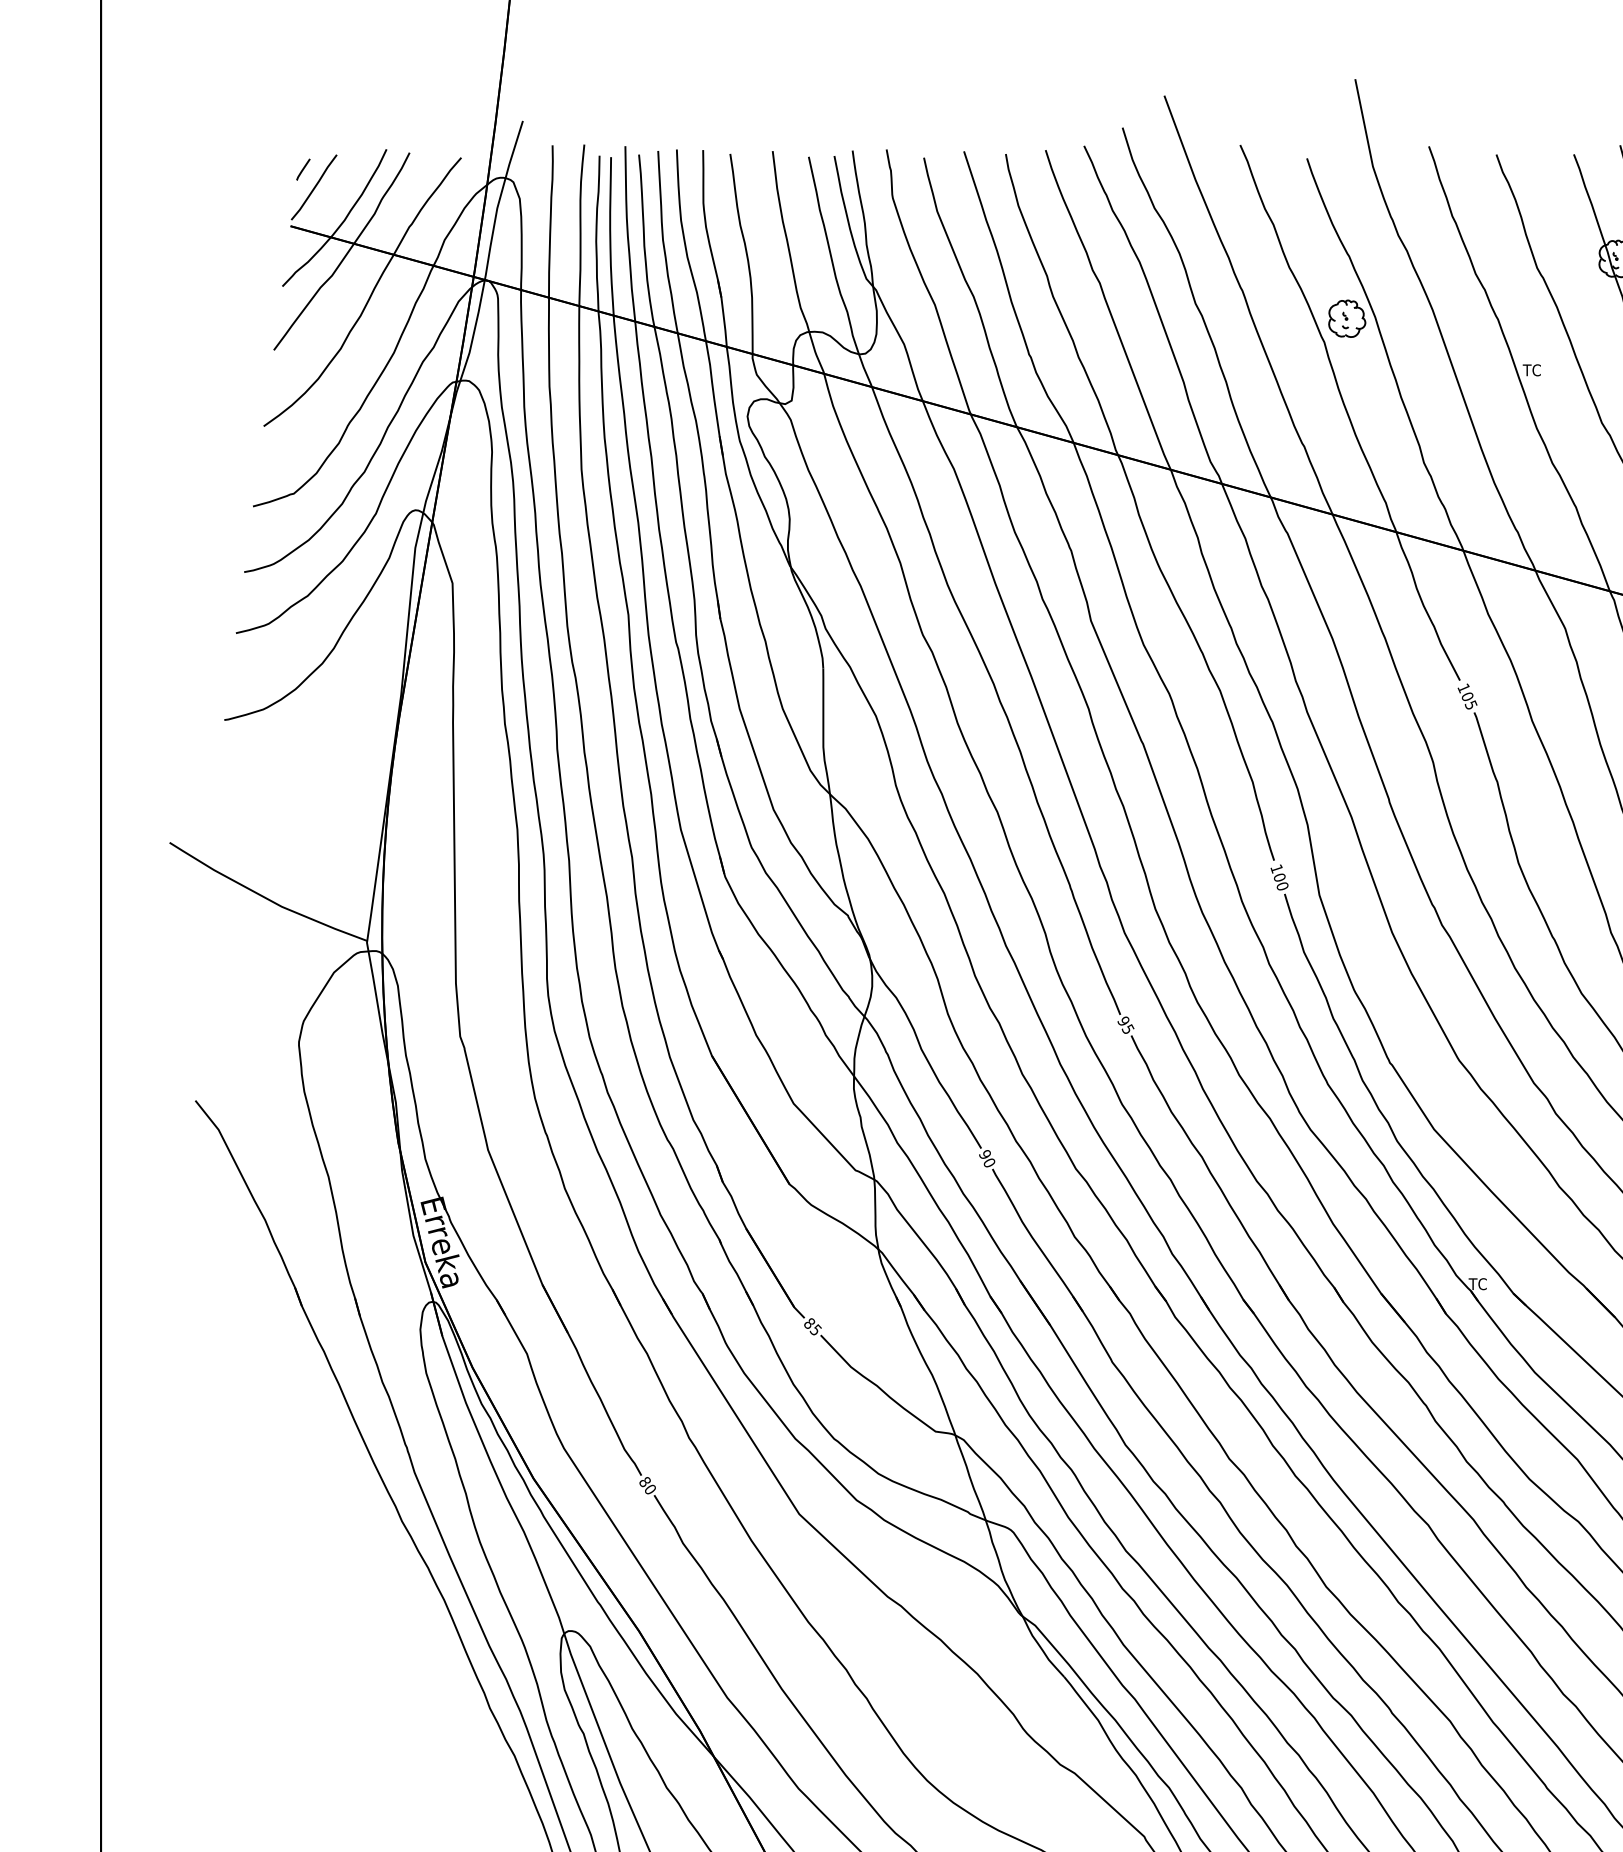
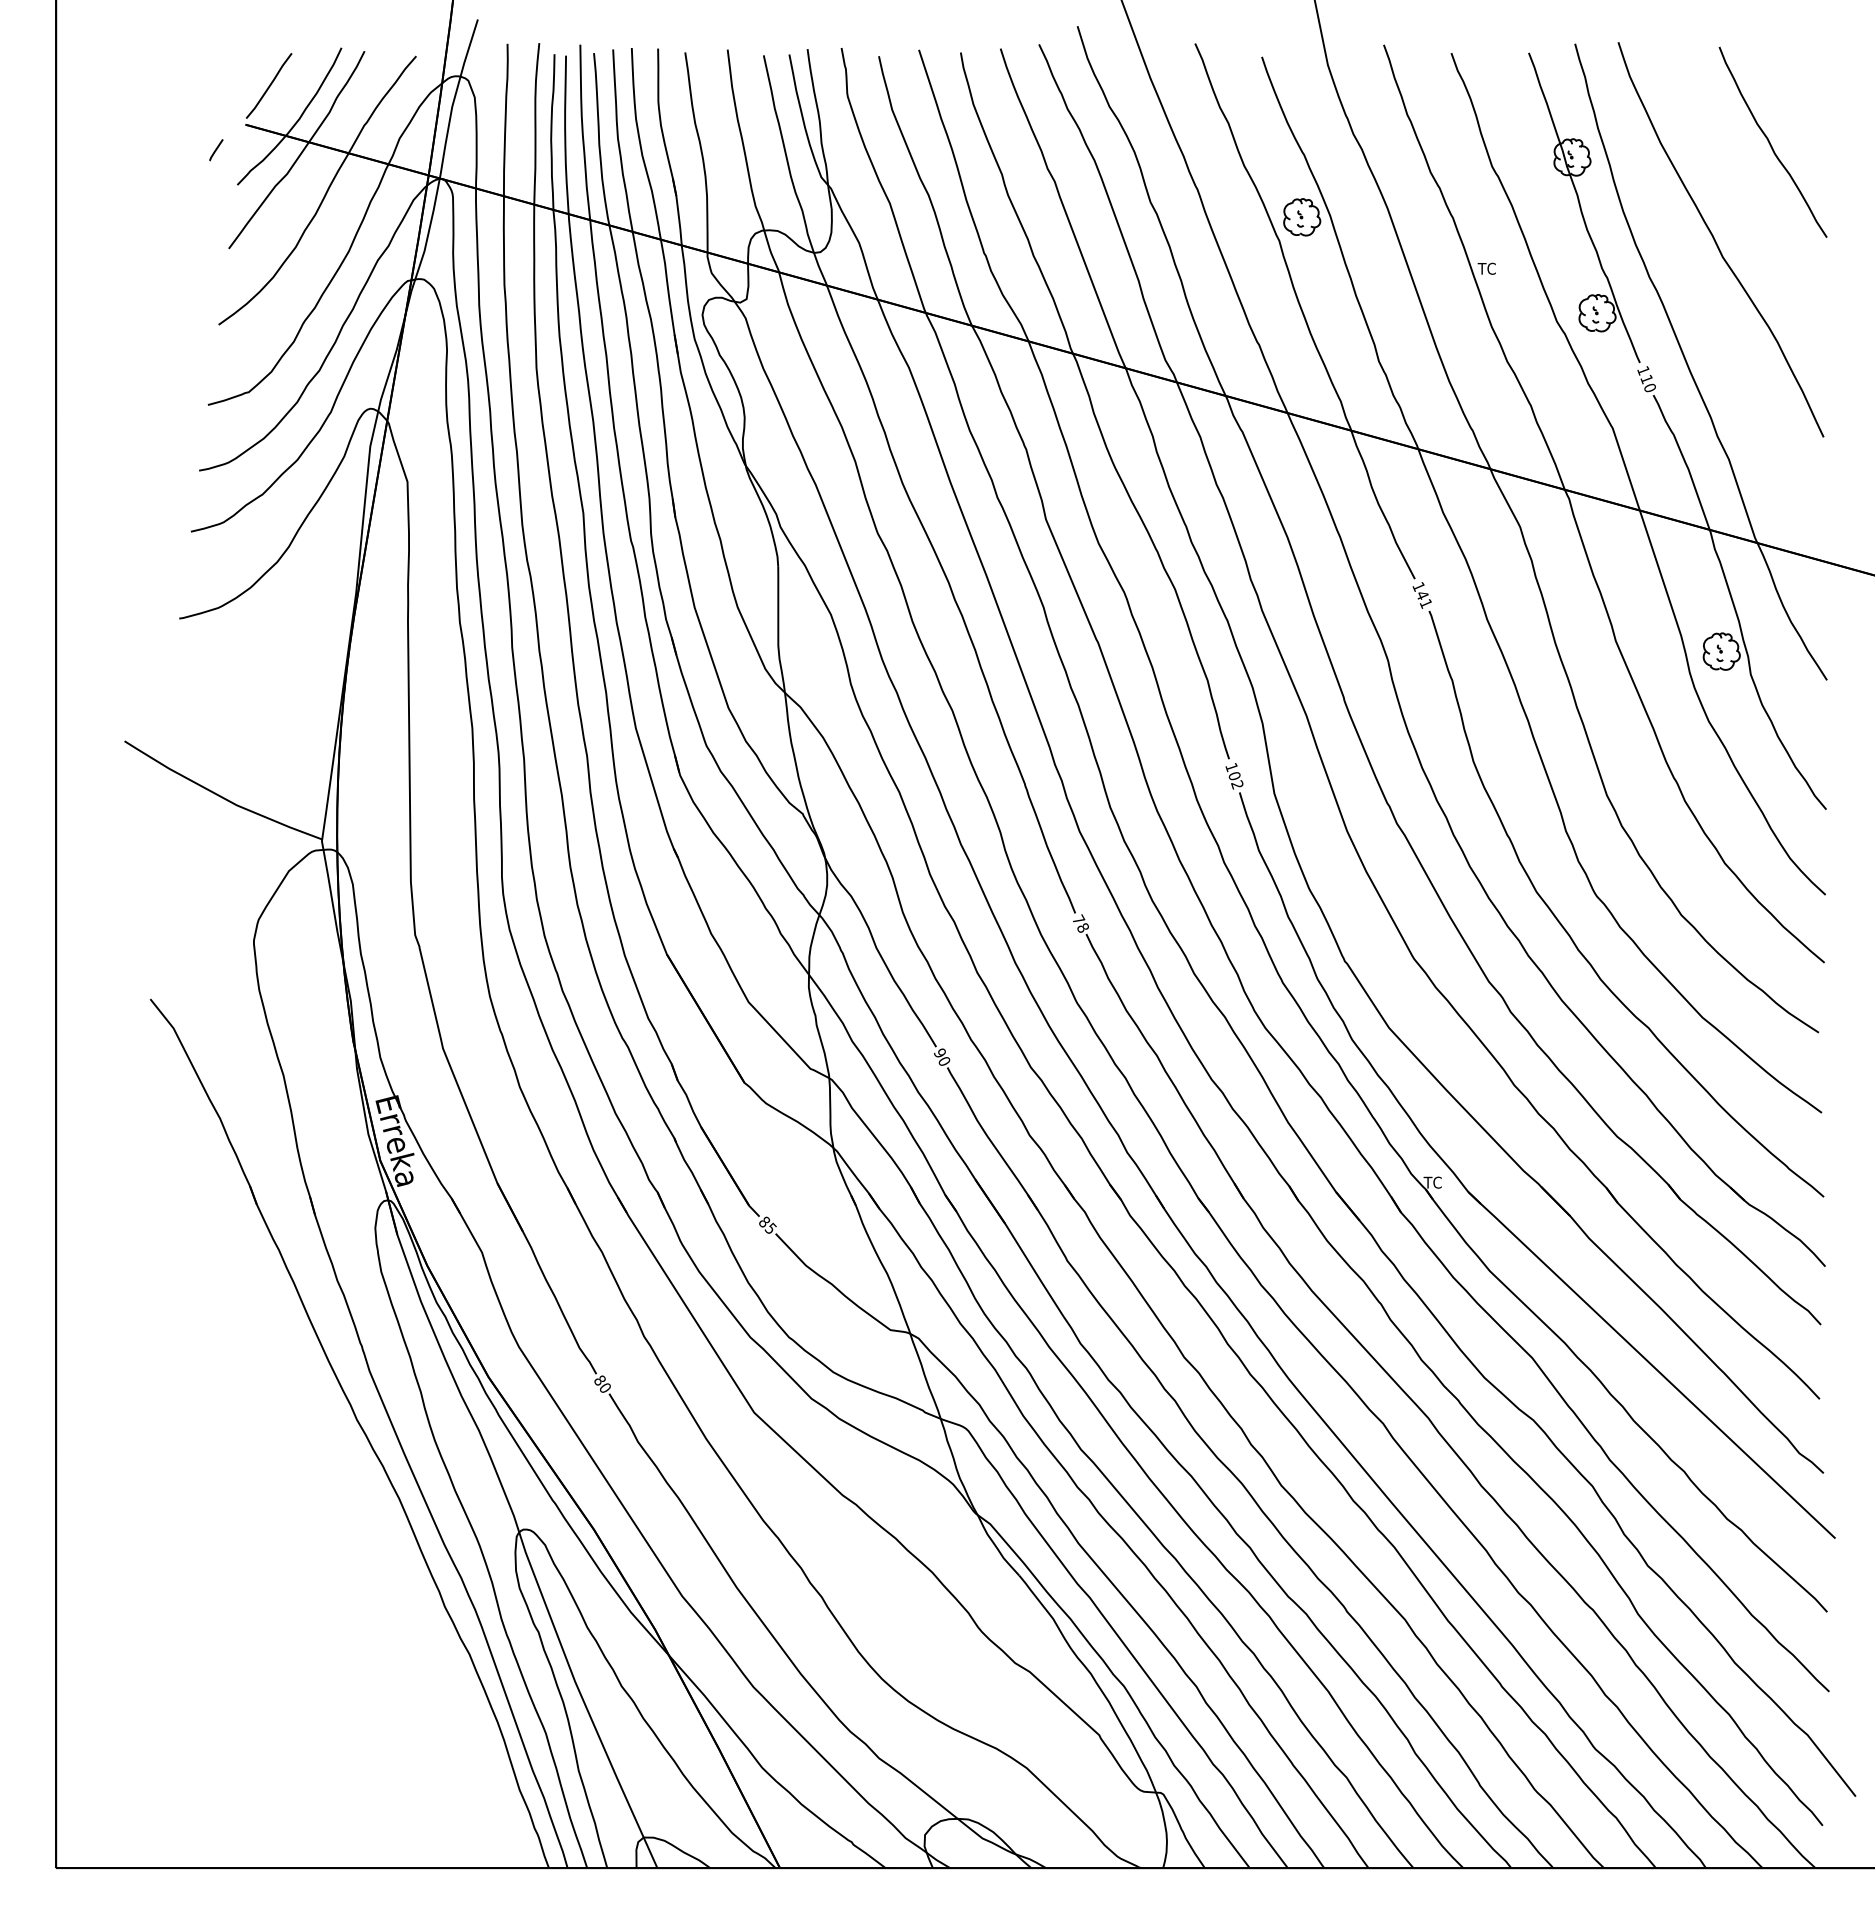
line: (303, 169) -> (216, 150), moved
text: (1469, 700) -> (1424, 599), 105 -> 141
text: (1281, 885) -> (1236, 784), 100 -> 102
text: (1125, 1024) -> (1080, 923), 95 -> 78

